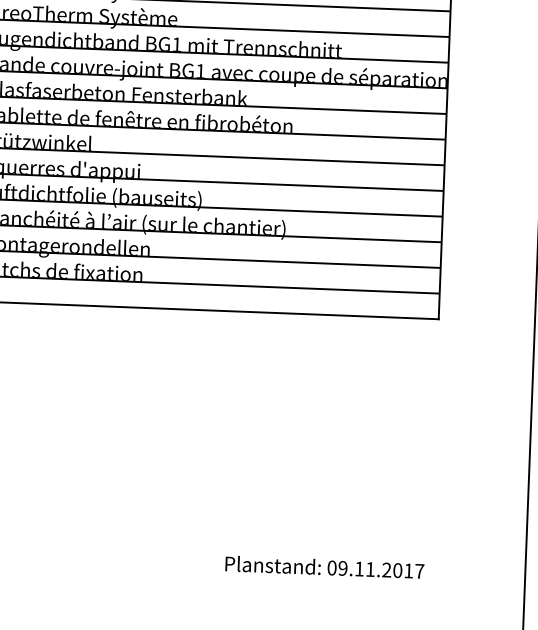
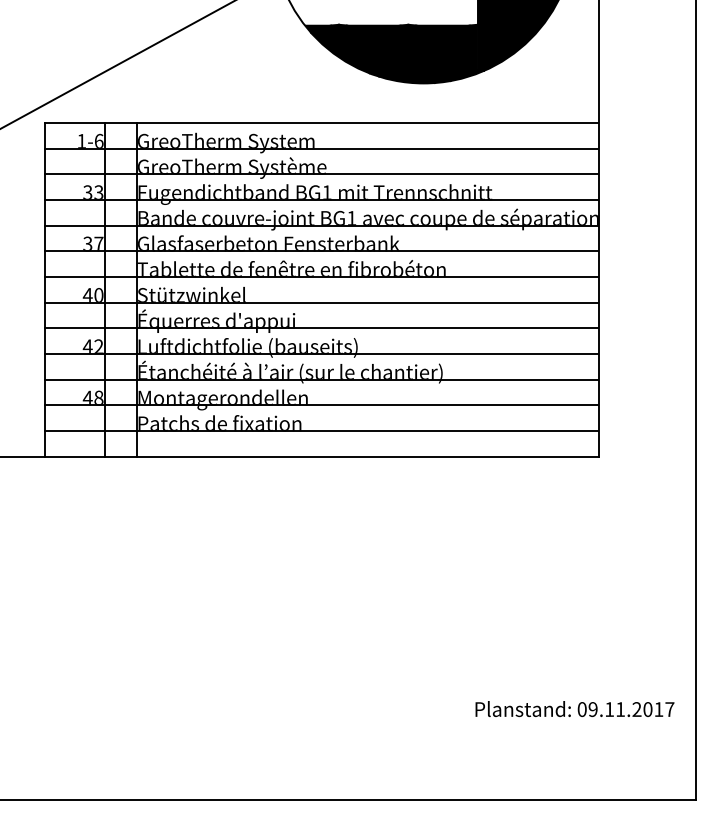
text: (324, 567) -> (574, 709), moved

